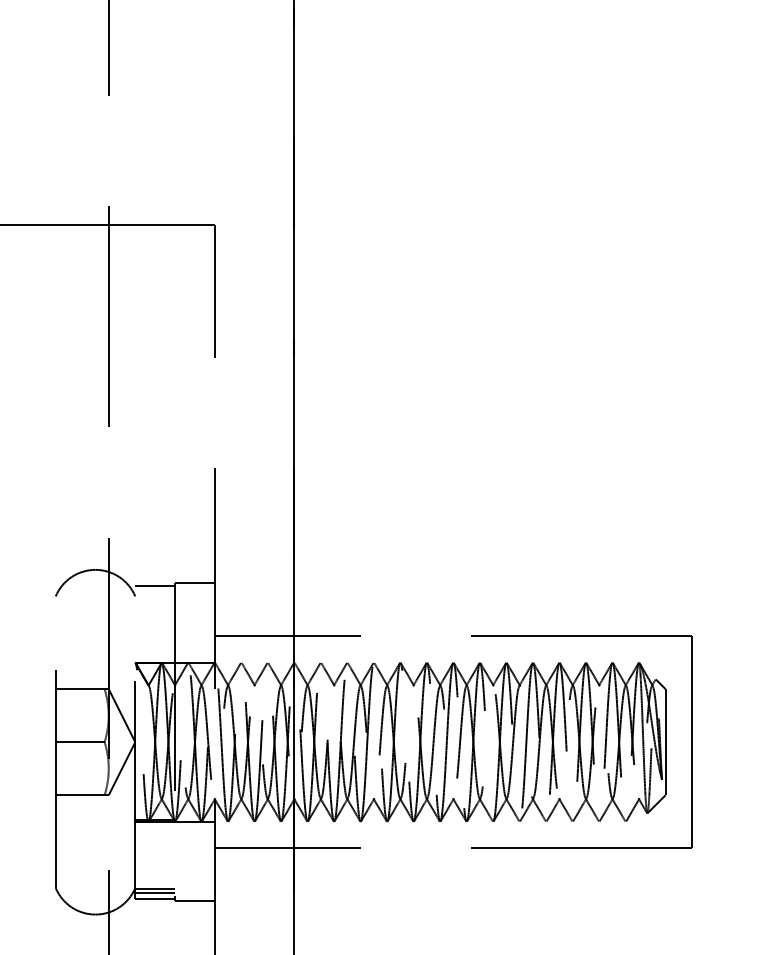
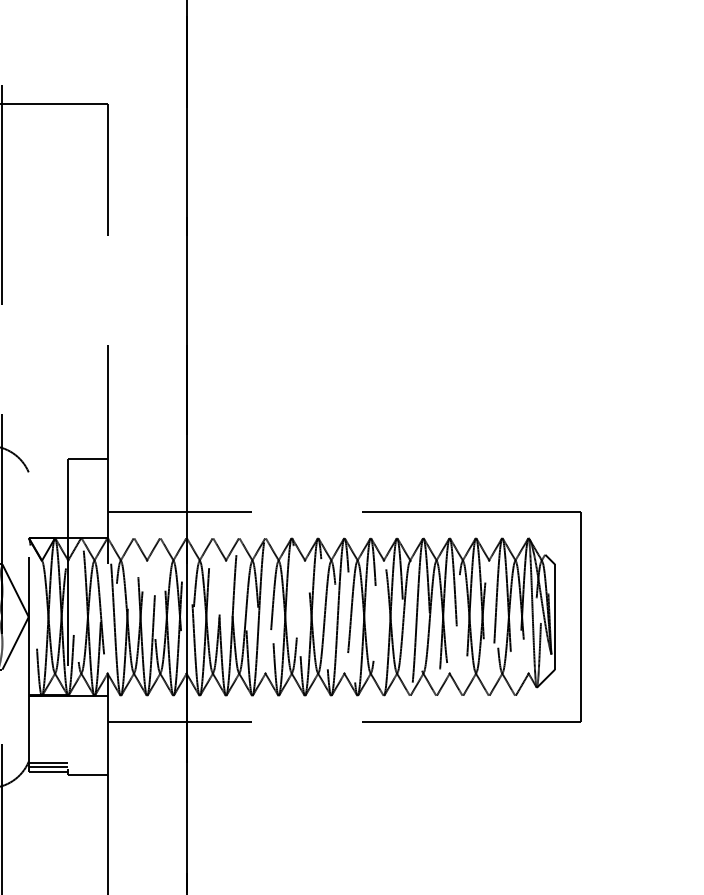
line: (155, 585) -> (48, 461), removed

